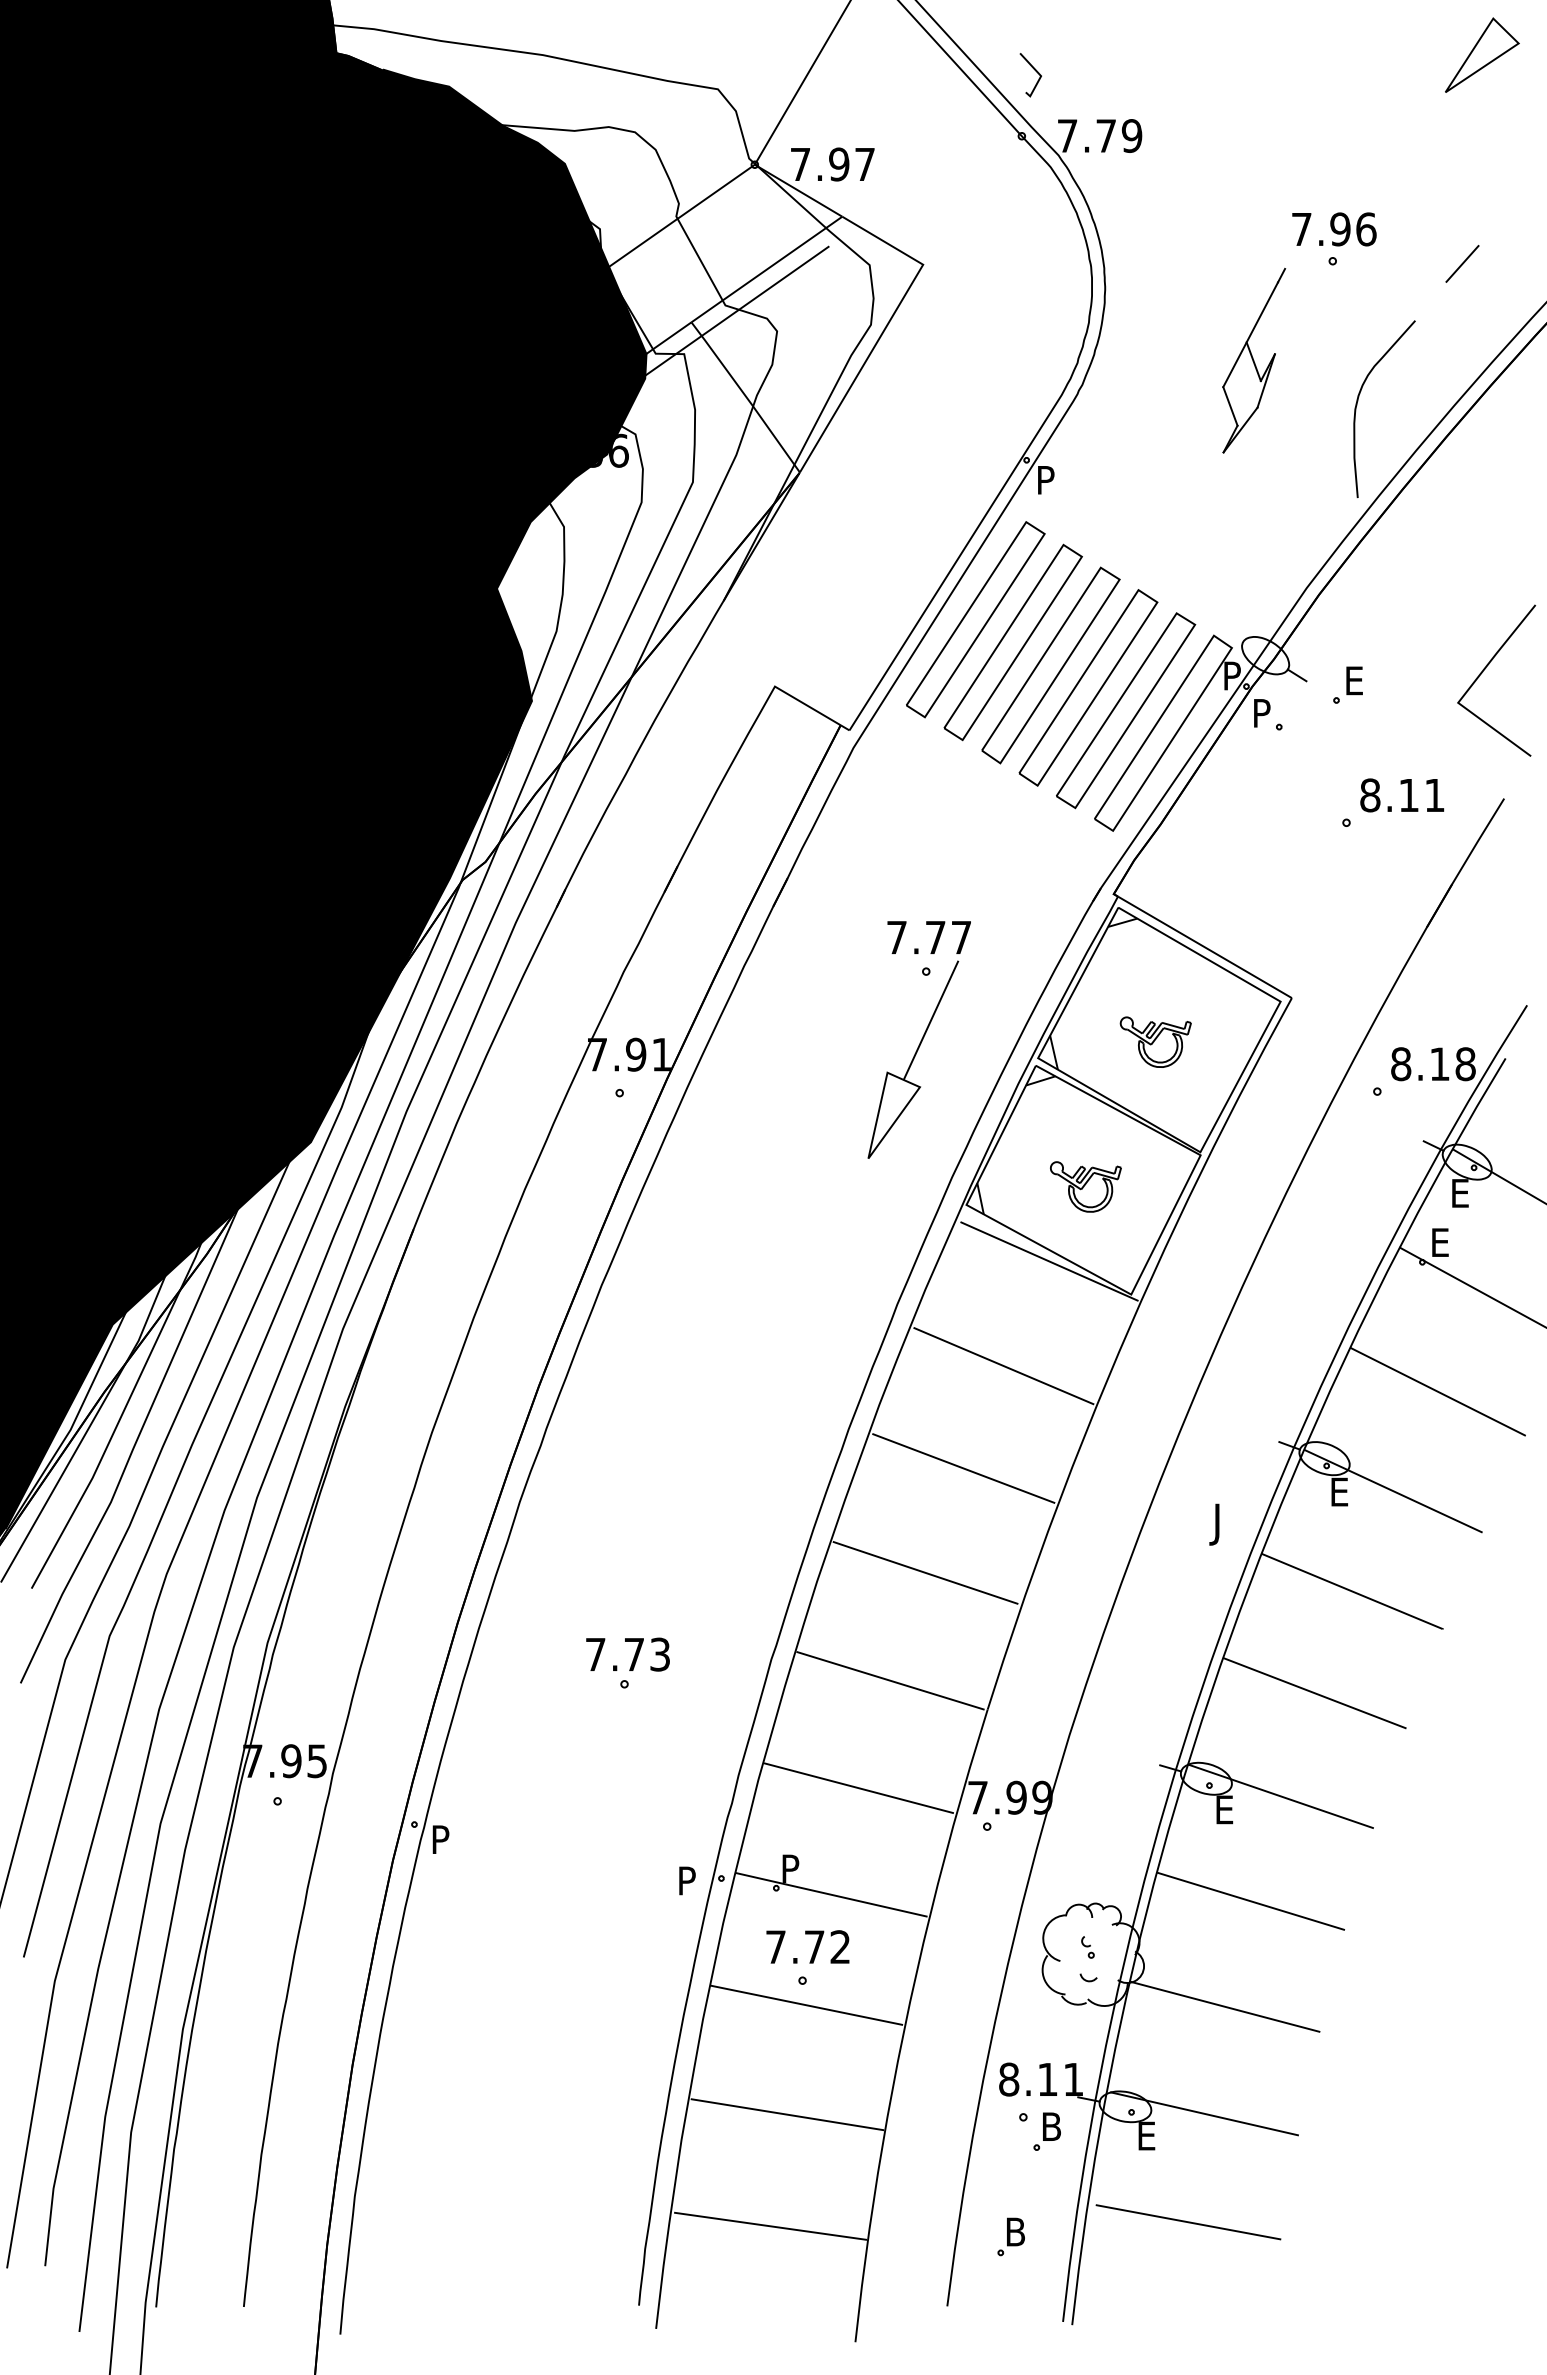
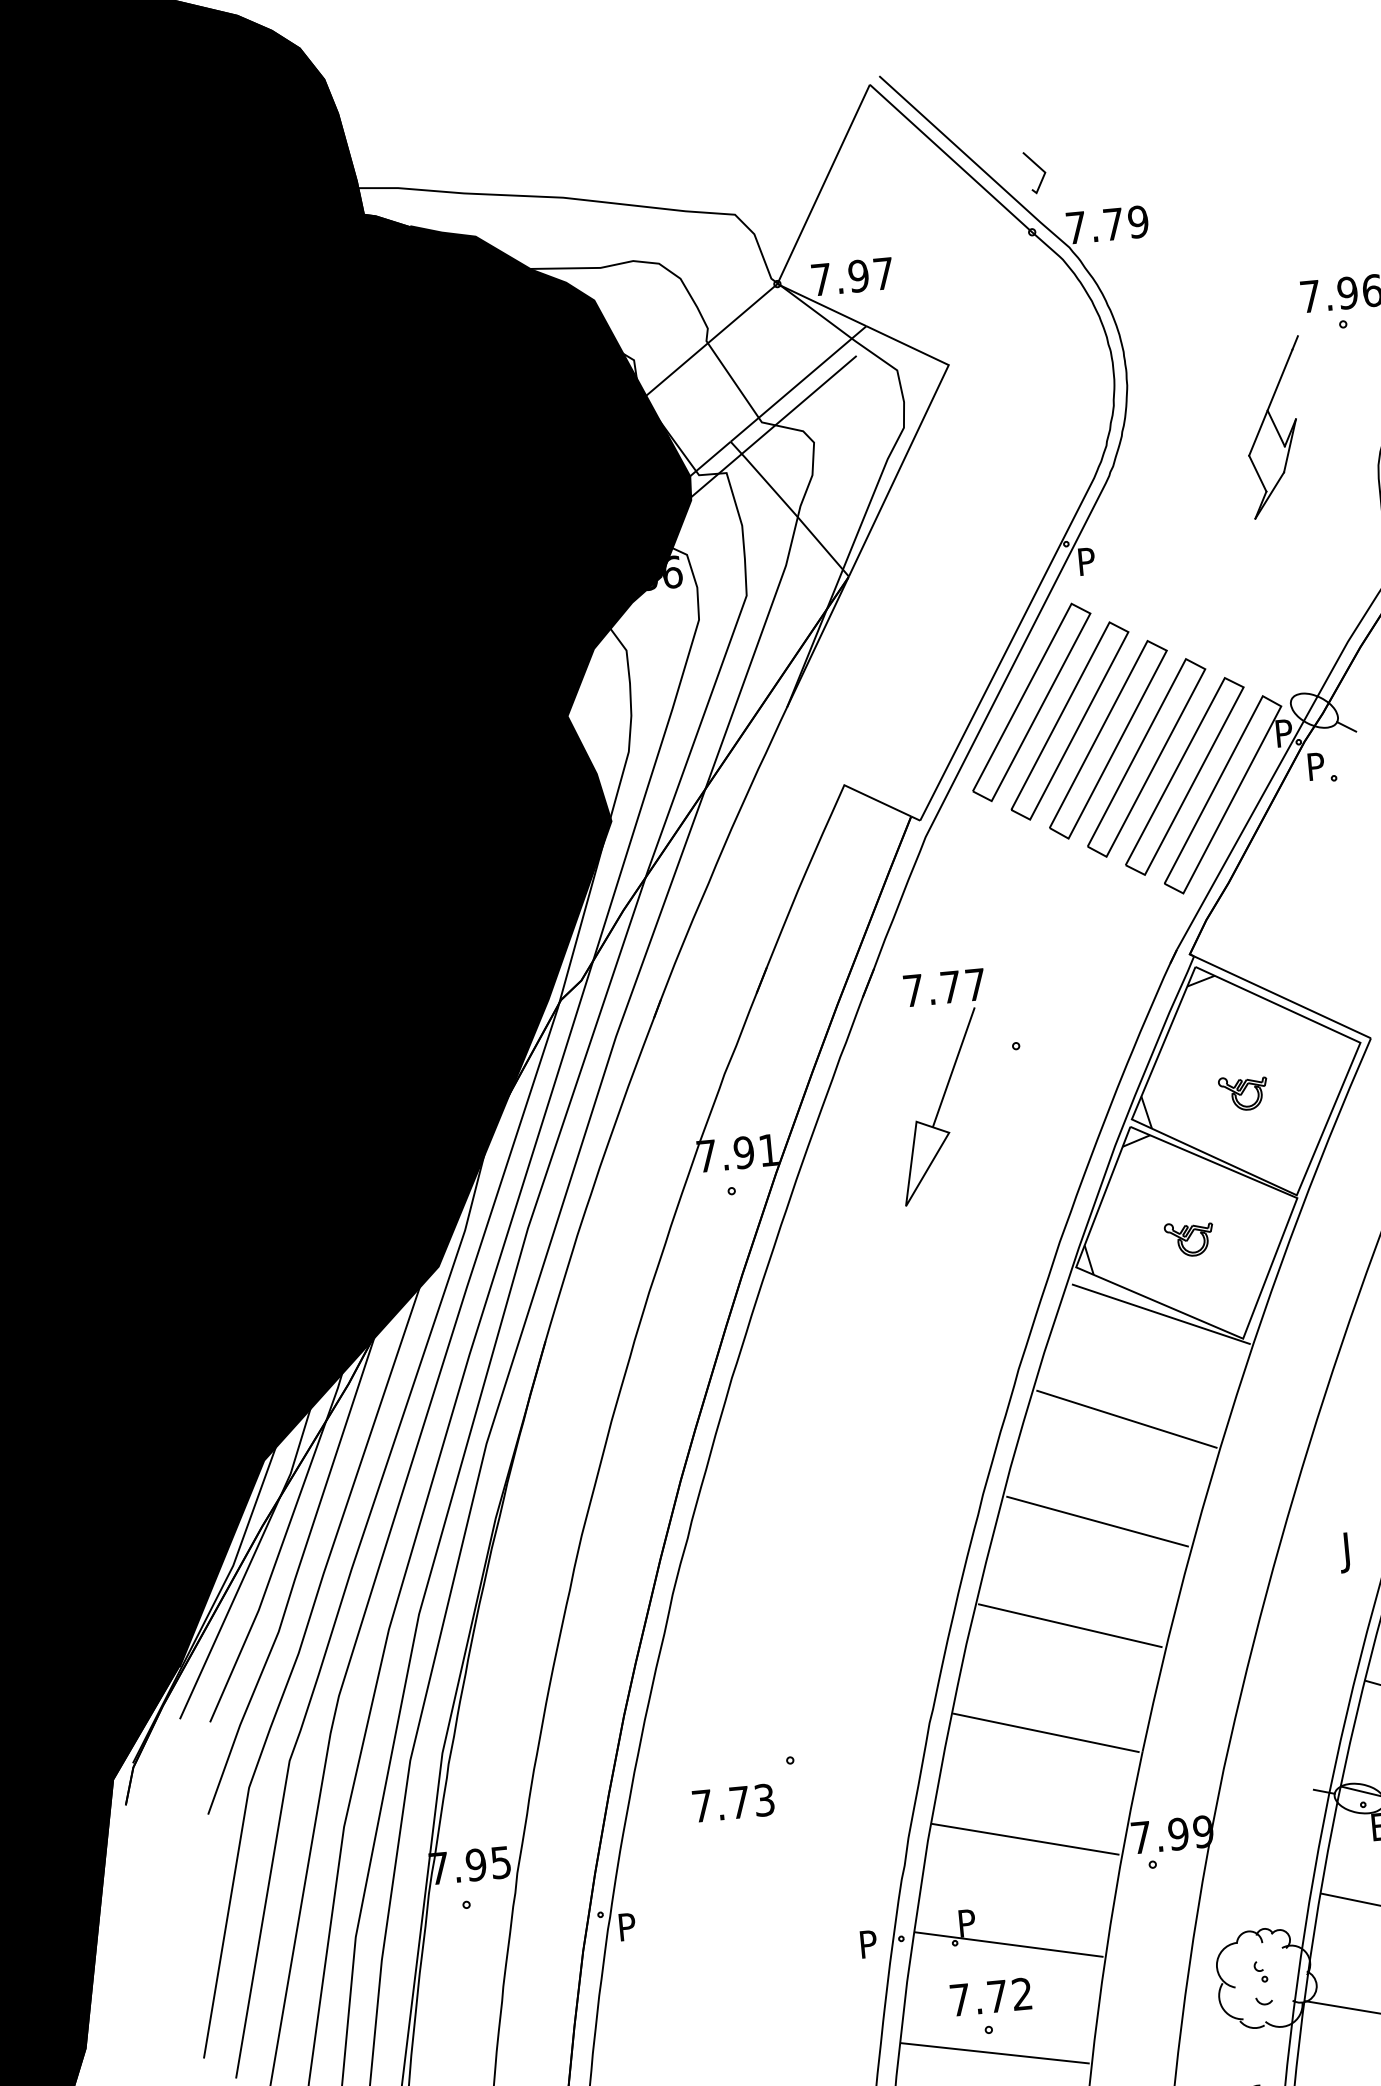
part: (918, 1039) -> (943, 1086), moved
part: (1155, 1041) -> (1243, 1092), size x0.7
part: (1085, 1186) -> (1189, 1238), size x0.7
text: (627, 1654) -> (733, 1803), moved

